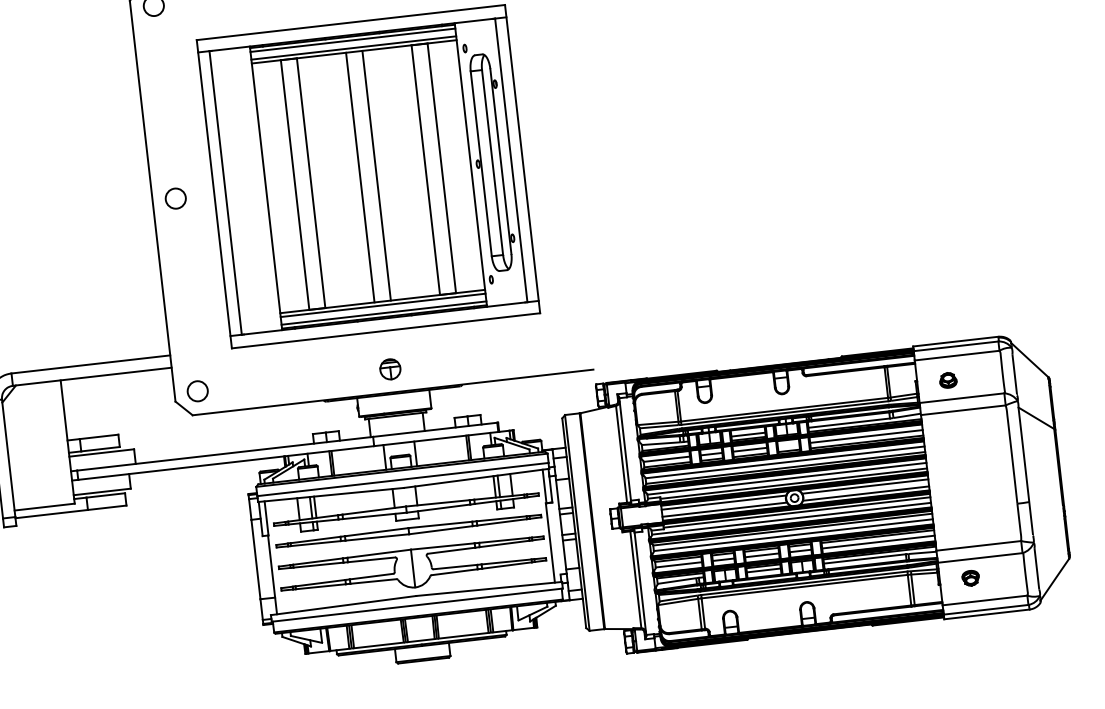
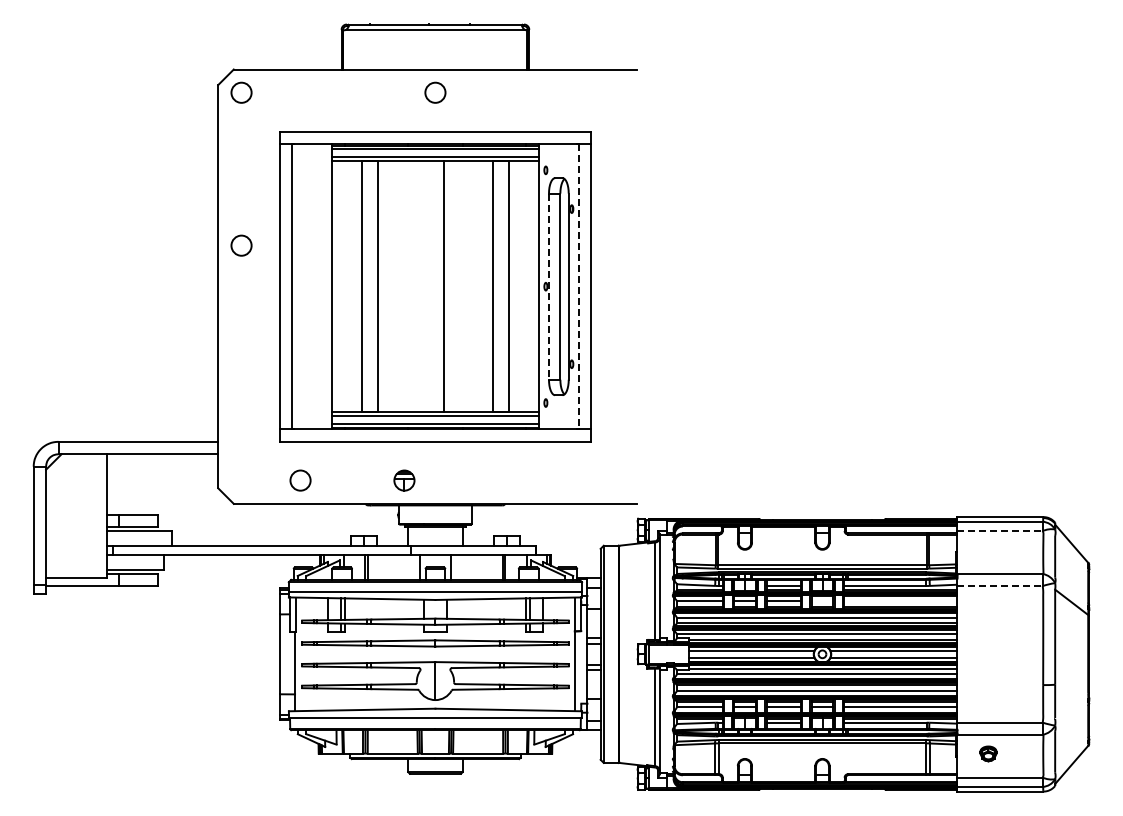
line: (511, 160) -> (579, 286), solid -> dashed
line: (480, 164) -> (548, 287), solid -> dashed
line: (360, 177) -> (427, 286), removed
circle: (175, 198) -> (241, 245), moved
line: (957, 355) -> (1000, 531), solid -> dashed
part: (390, 369) -> (404, 480), moved
part: (948, 380) -> (988, 554), removed
circle: (197, 391) -> (300, 480), moved
line: (963, 410) -> (1000, 586), solid -> dashed
line: (866, 436) -> (900, 601), removed

